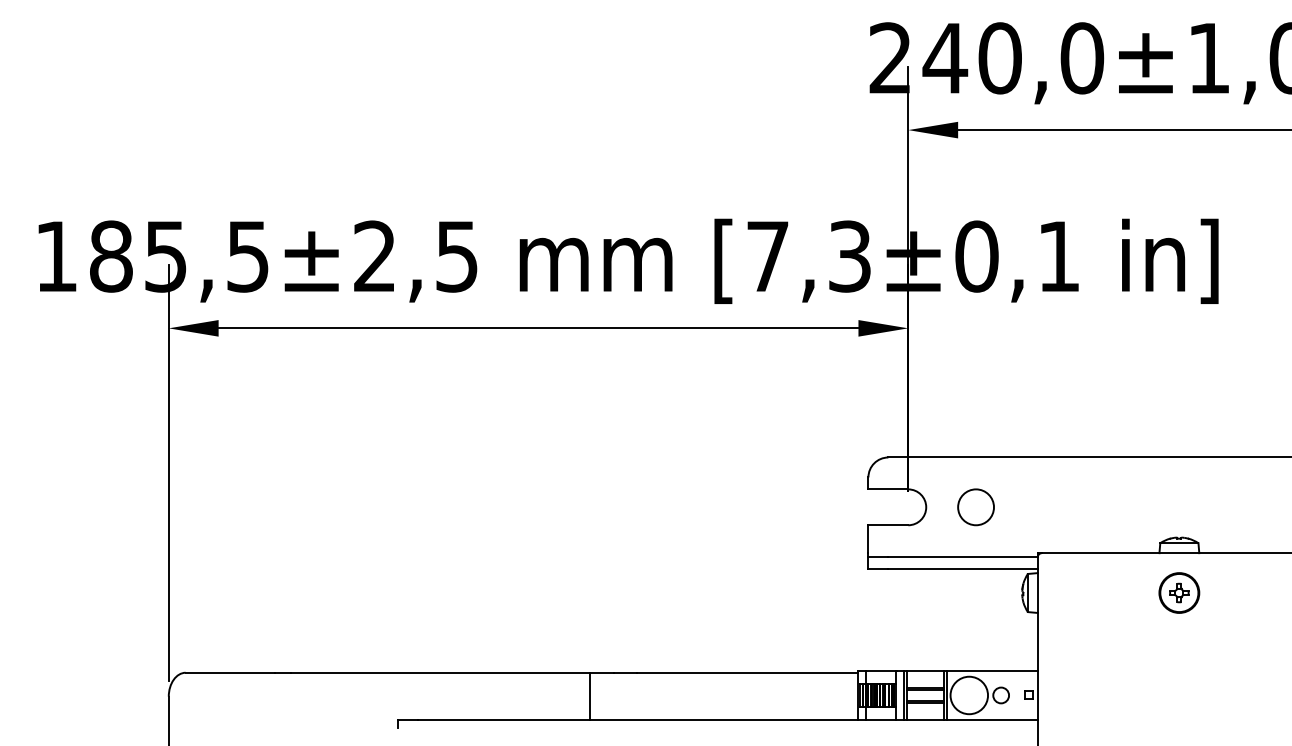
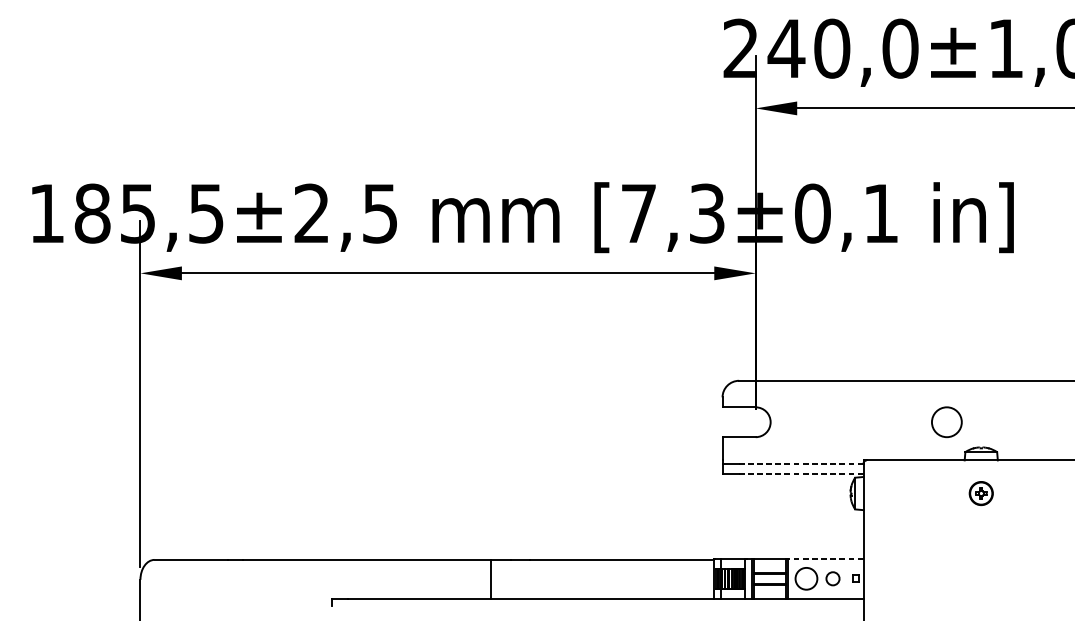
circle: (975, 507) -> (946, 422), moved
line: (963, 557) -> (801, 464), solid -> dashed
line: (963, 569) -> (801, 473), solid -> dashed
part: (1179, 592) -> (981, 493), size x0.7
line: (992, 671) -> (825, 558), solid -> dashed
circle: (969, 695) -> (806, 578), size x0.7

